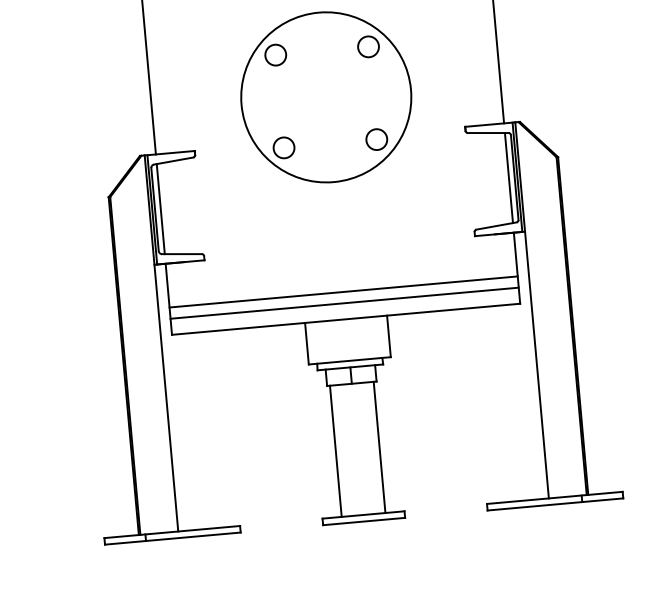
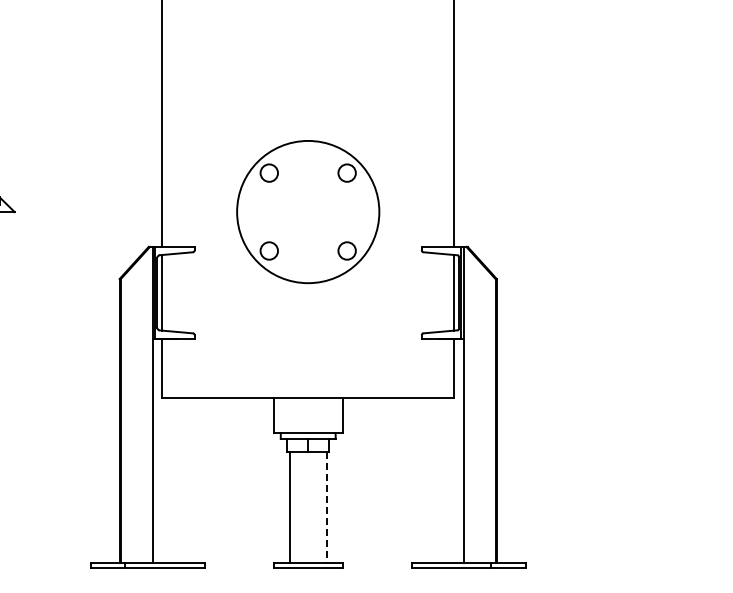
line: (343, 292) -> (308, 375), removed
line: (344, 302) -> (308, 384), removed
line: (379, 448) -> (326, 508), solid -> dashed

